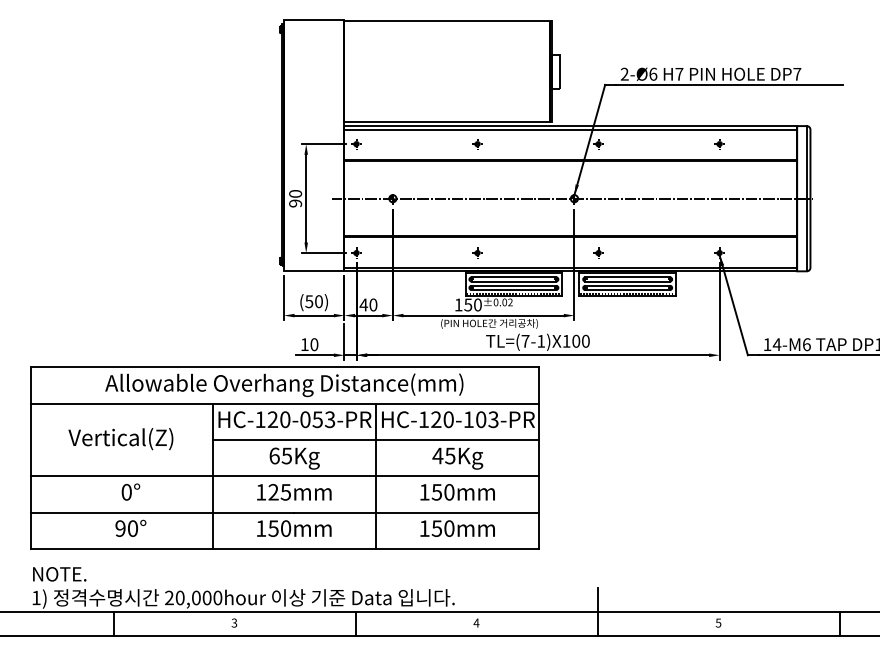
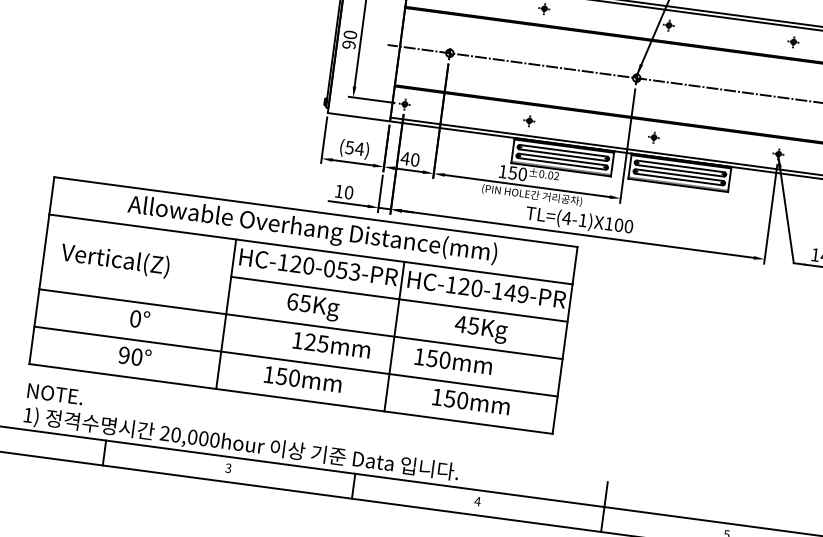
text: (318, 301) -> (359, 148), (50) -> (54)
text: (525, 341) -> (566, 218), TL=(7-1)X100 -> TL=(4-1)X100
text: (486, 419) -> (515, 293), HC-120-103-PR -> HC-120-149-PR
text: (120, 439) -> (114, 260), moved
text: (294, 492) -> (331, 345), moved
text: (457, 492) -> (453, 361), moved

